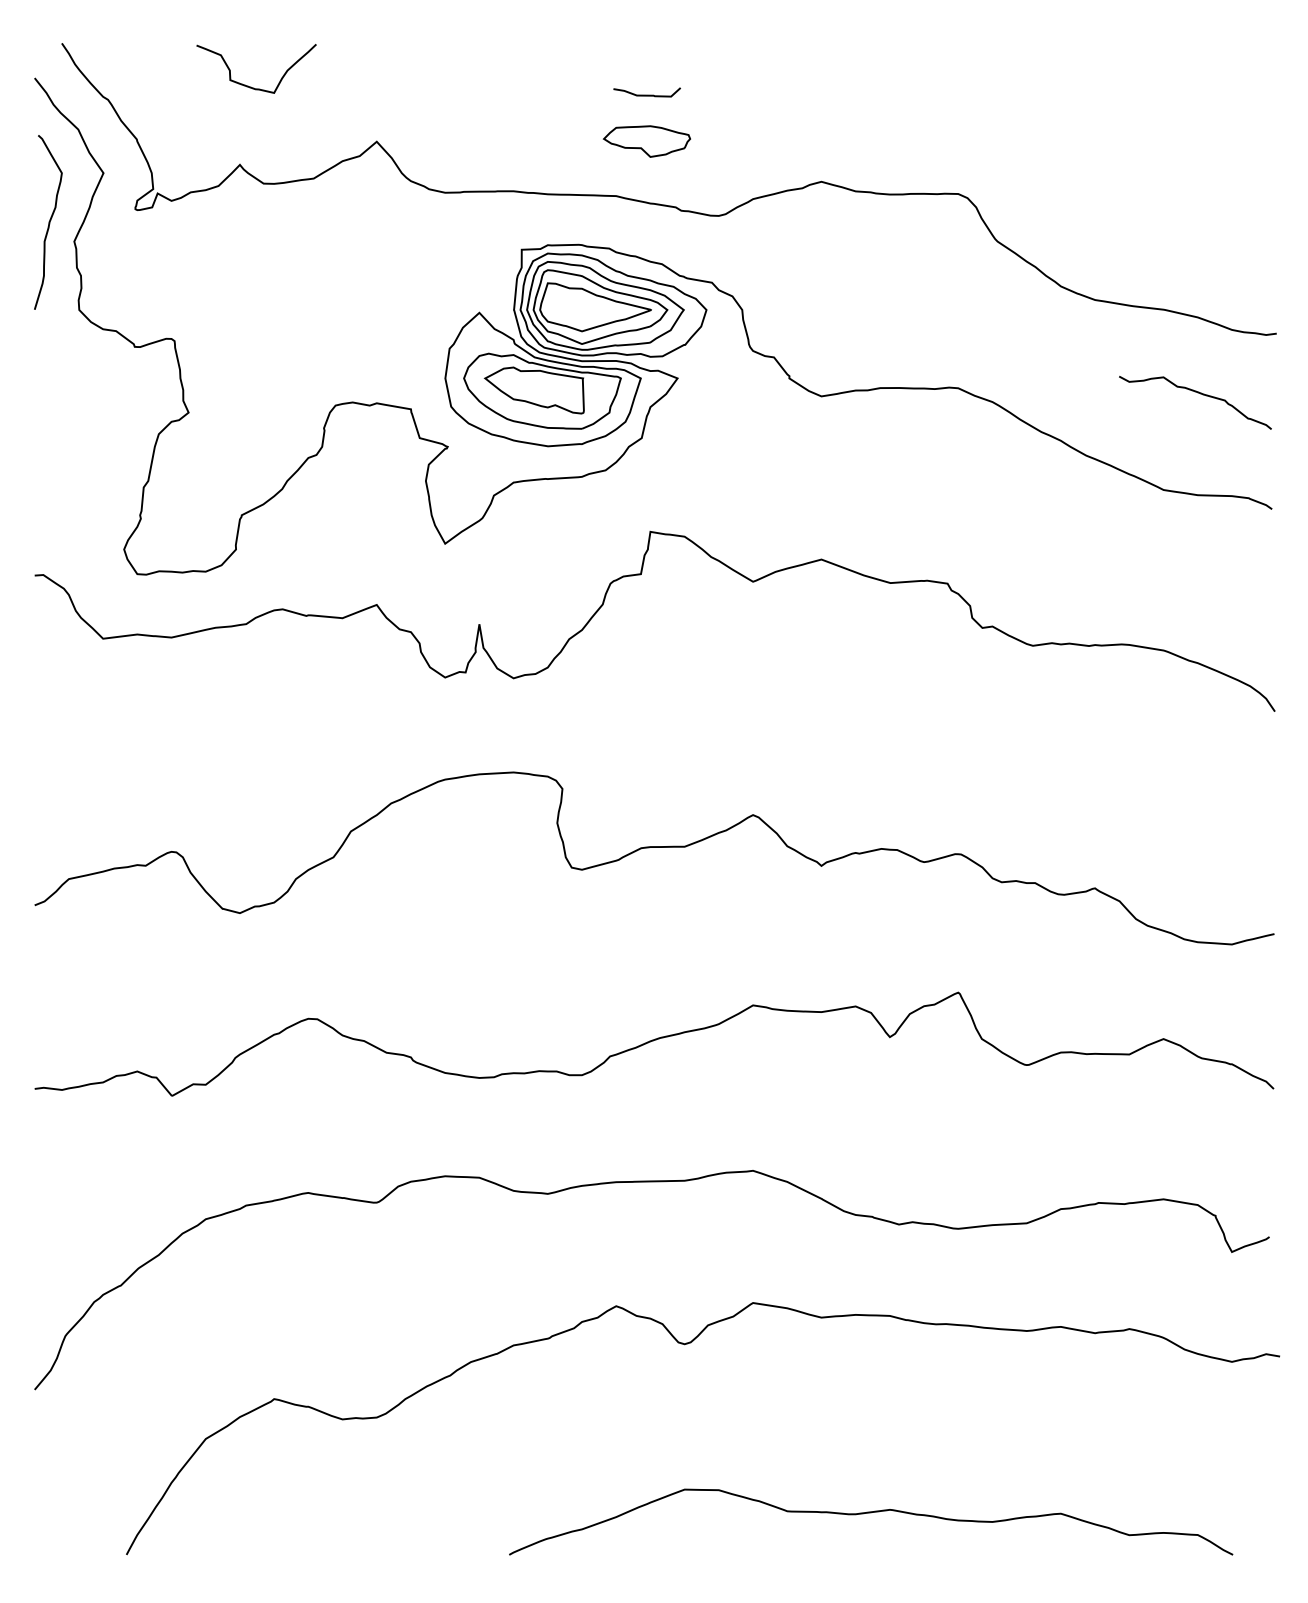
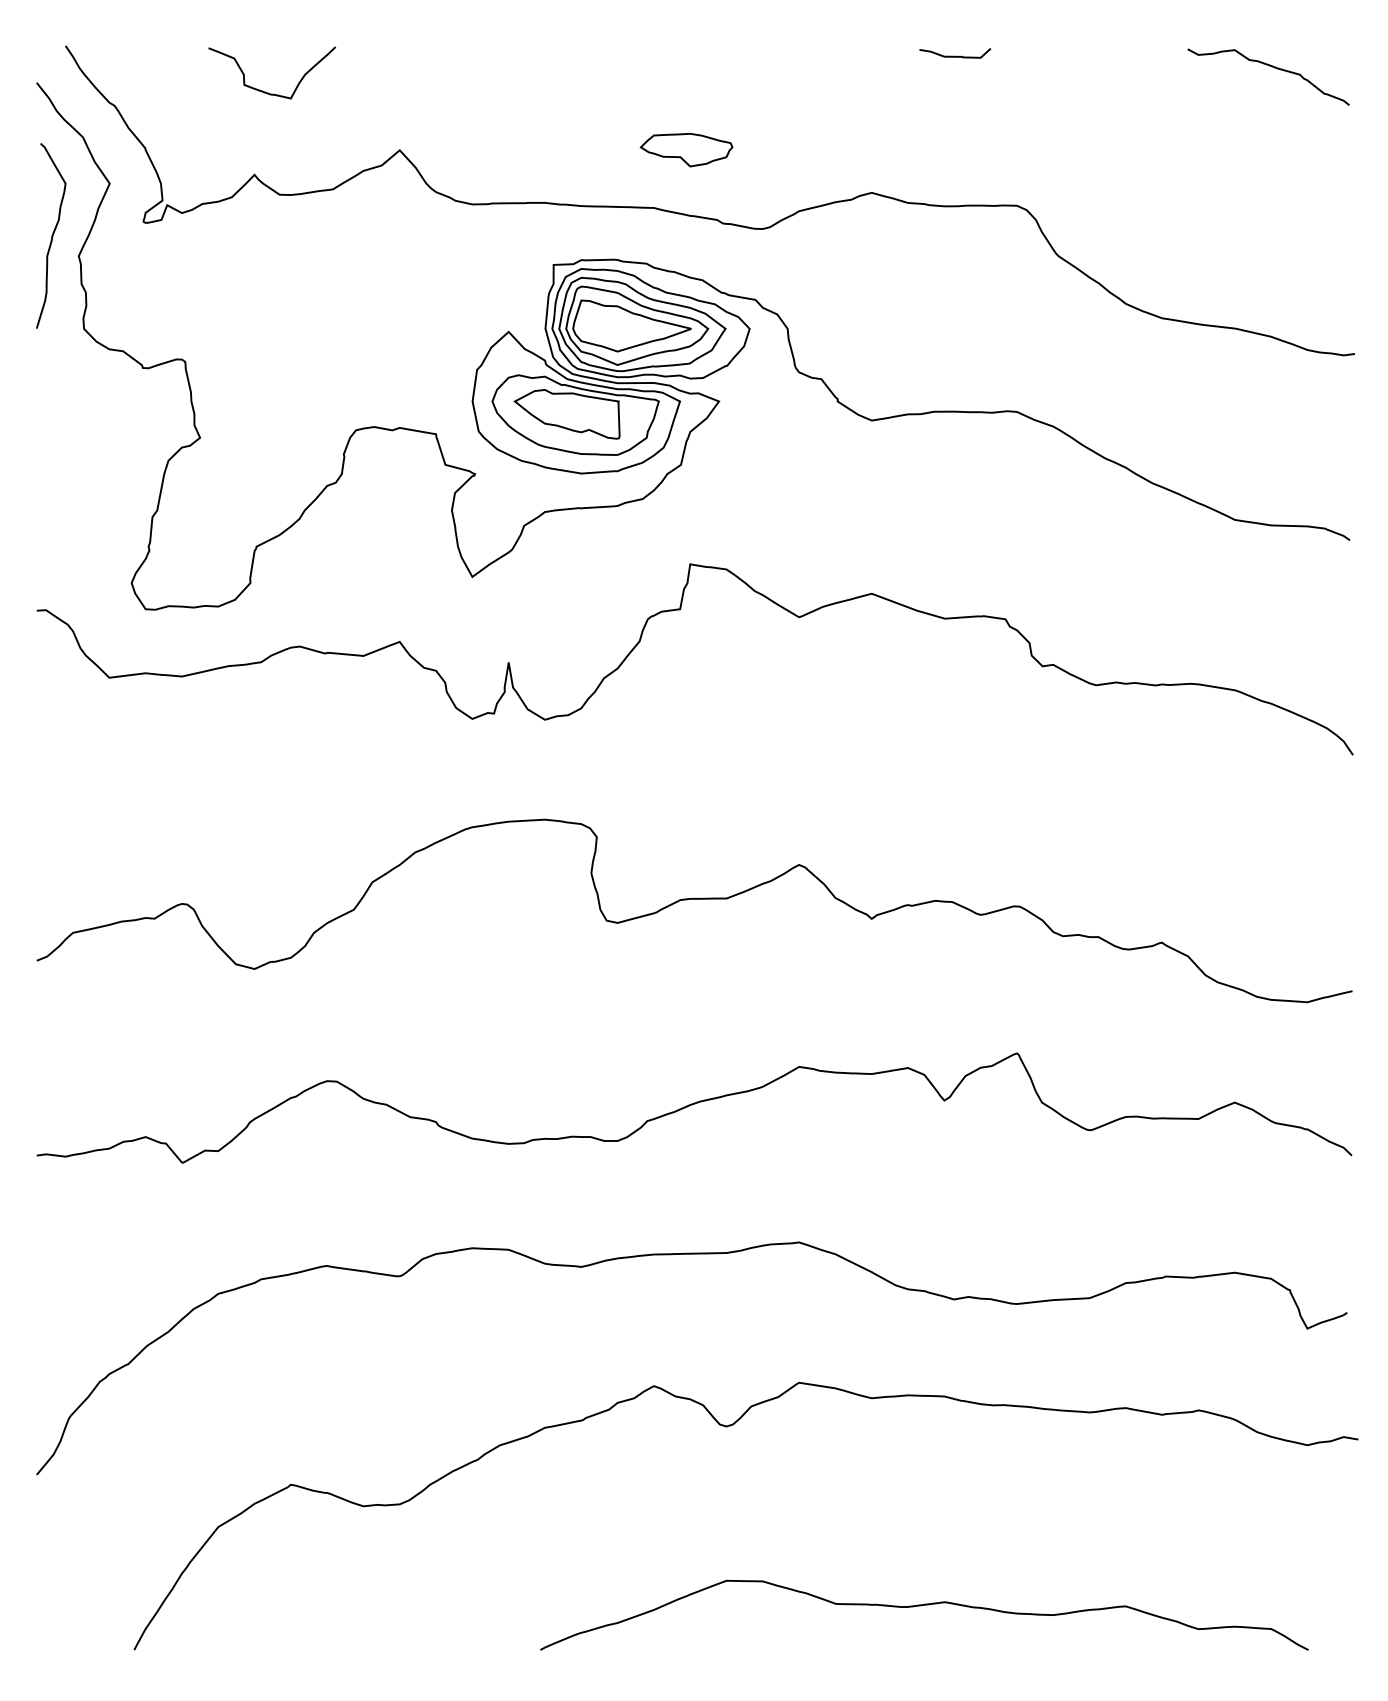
curve: (646, 94) -> (954, 55), moved
curve: (1197, 393) -> (1270, 67), moved

